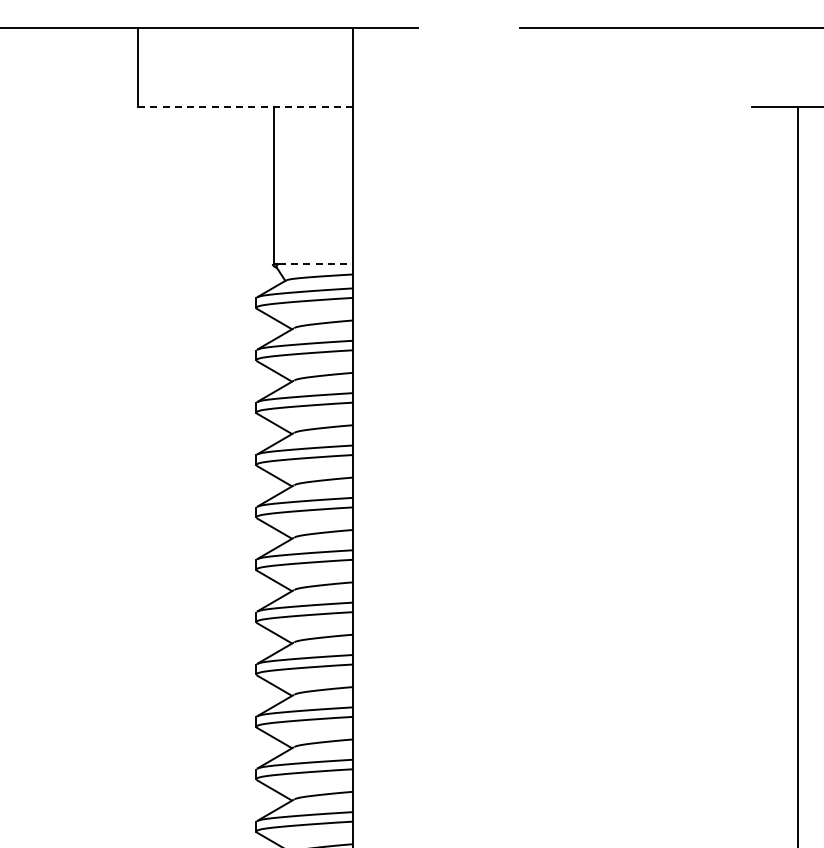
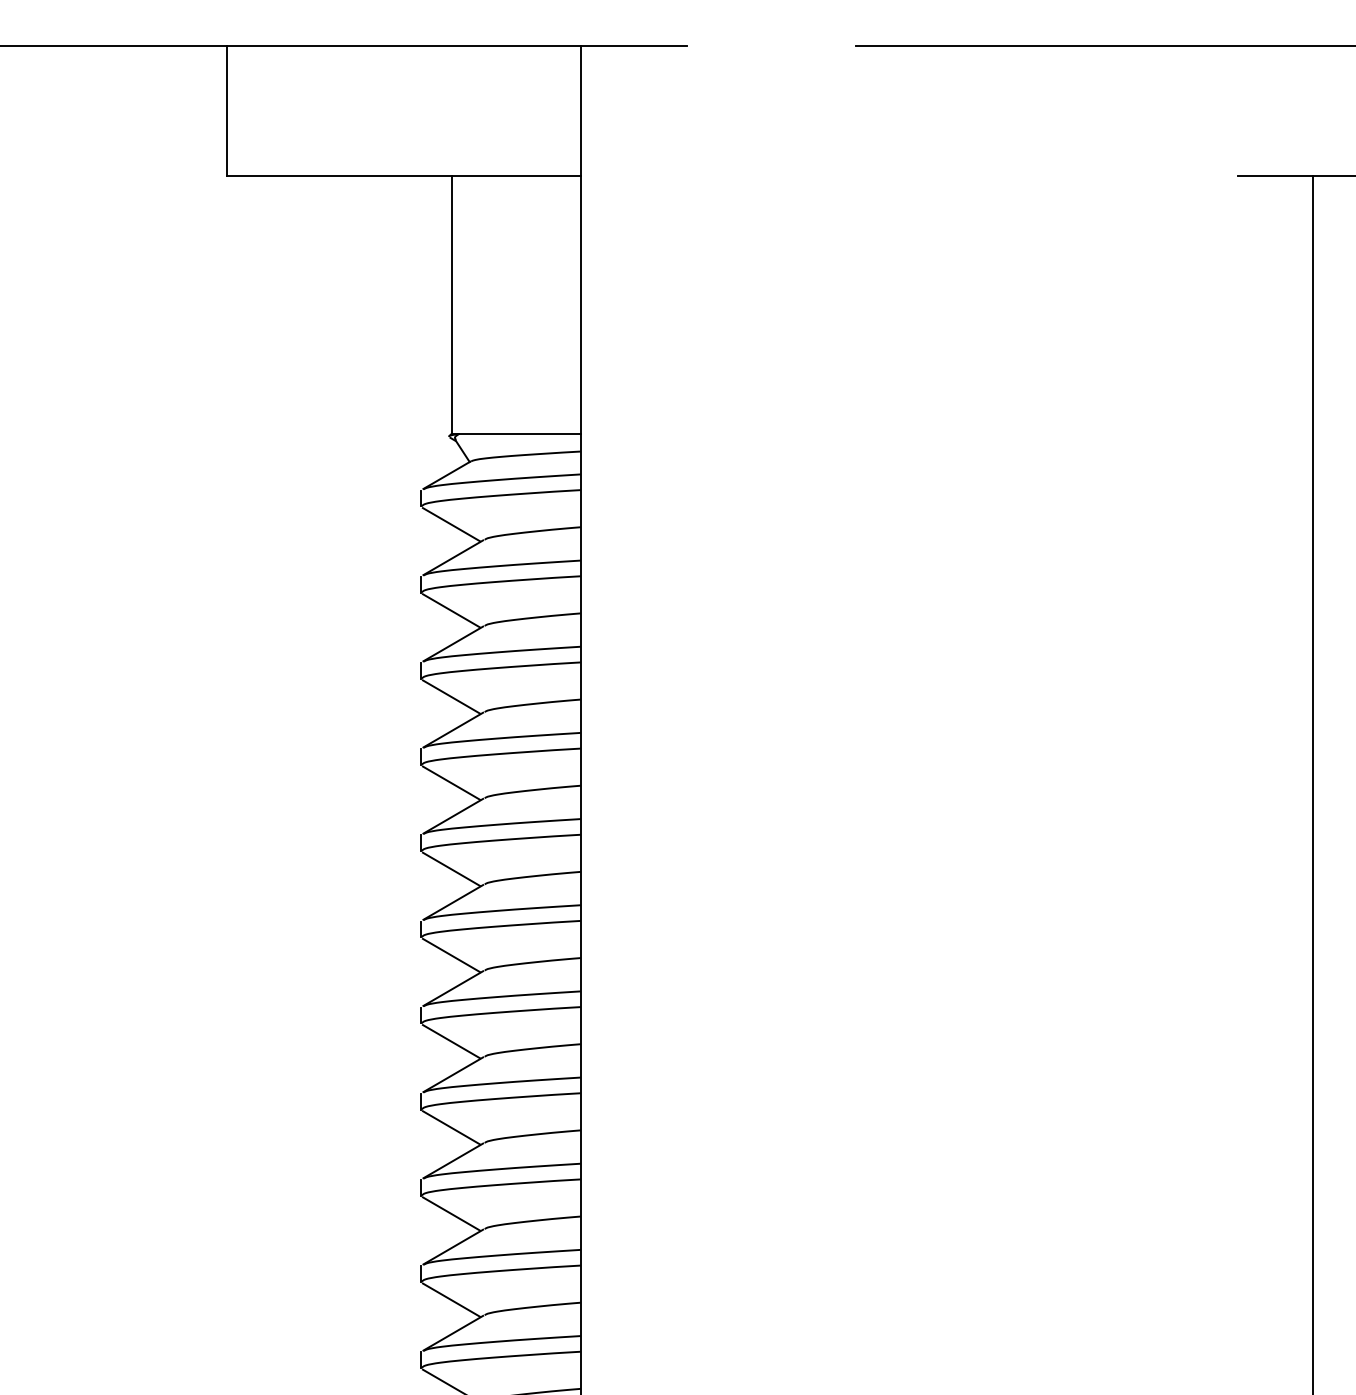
line: (246, 106) -> (405, 175), dashed -> solid
line: (315, 263) -> (519, 433), dashed -> solid

